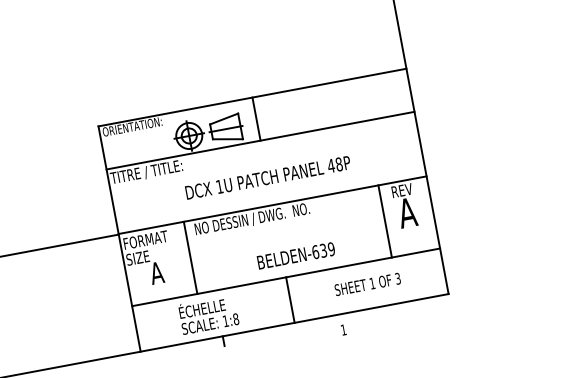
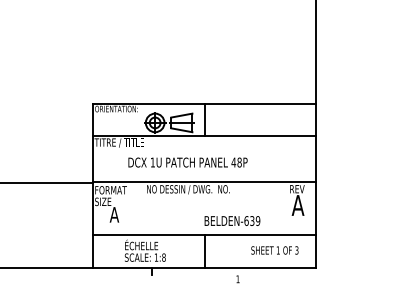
text: (267, 177) -> (187, 162), moved
line: (385, 221) -> (281, 208), removed
text: (296, 255) -> (232, 220), moved
line: (191, 257) -> (140, 208), removed
text: (367, 284) -> (274, 250), moved

